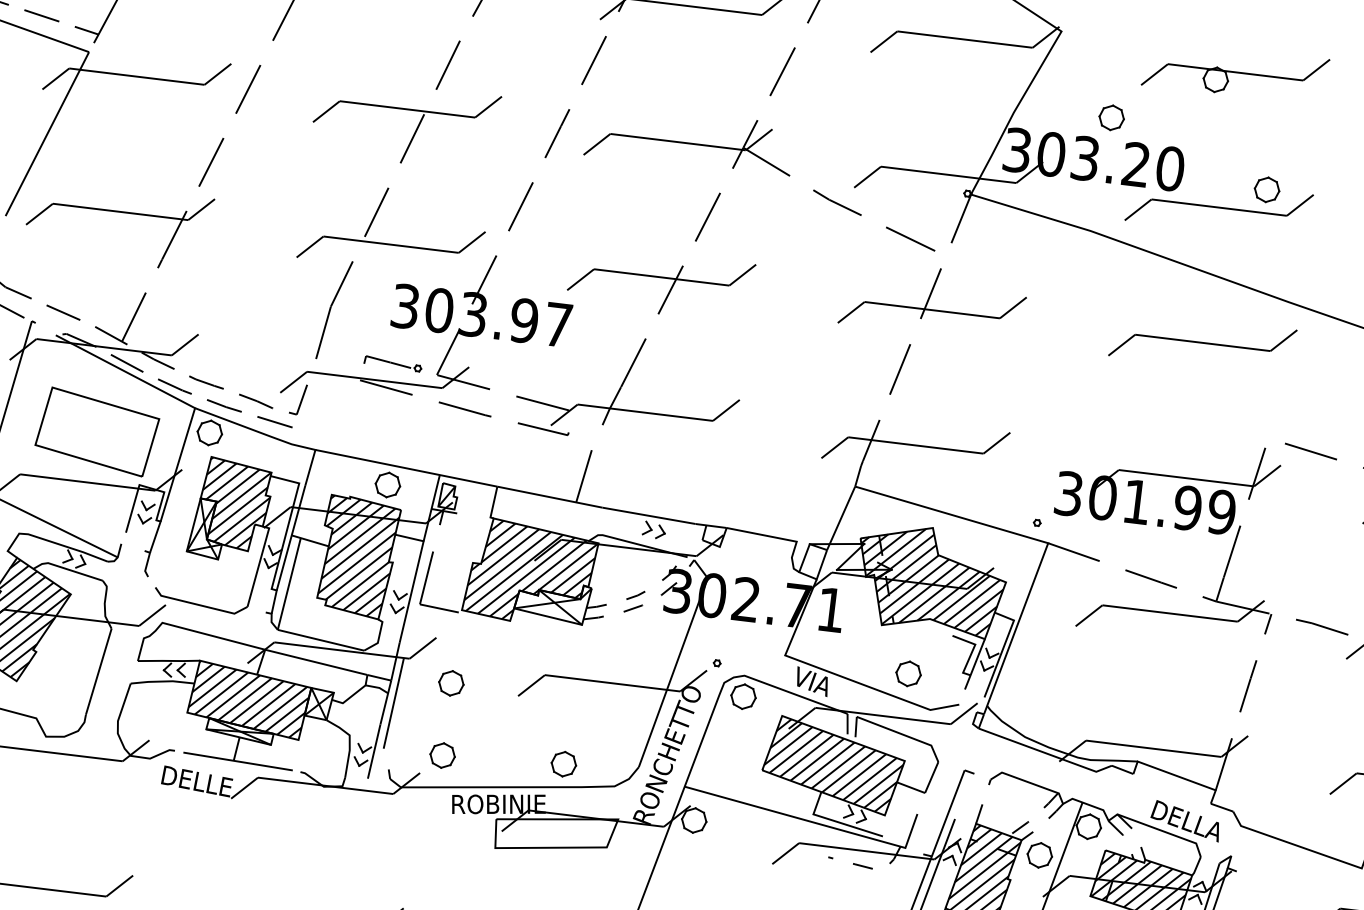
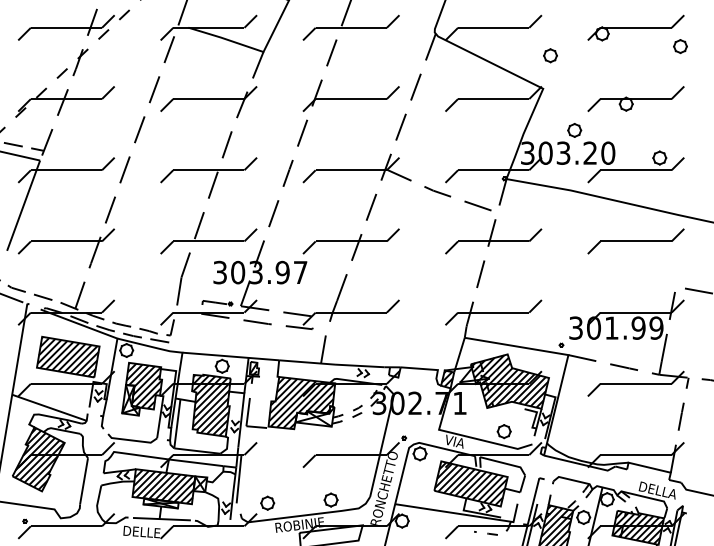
hatch: (96, 430) -> (67, 356), added
hatch: (810, 561) -> (446, 379), added
part: (451, 681) -> (267, 464), removed

